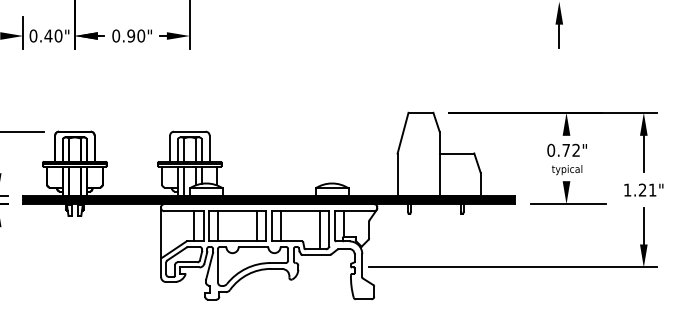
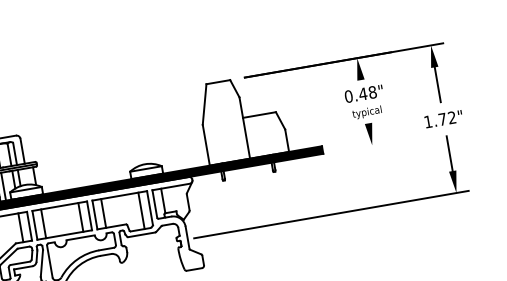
text: (571, 150) -> (368, 93), 0.72" -> 0.48"
text: (647, 189) -> (447, 117), 1.21" -> 1.72"
line: (568, 204) -> (374, 145), removed

